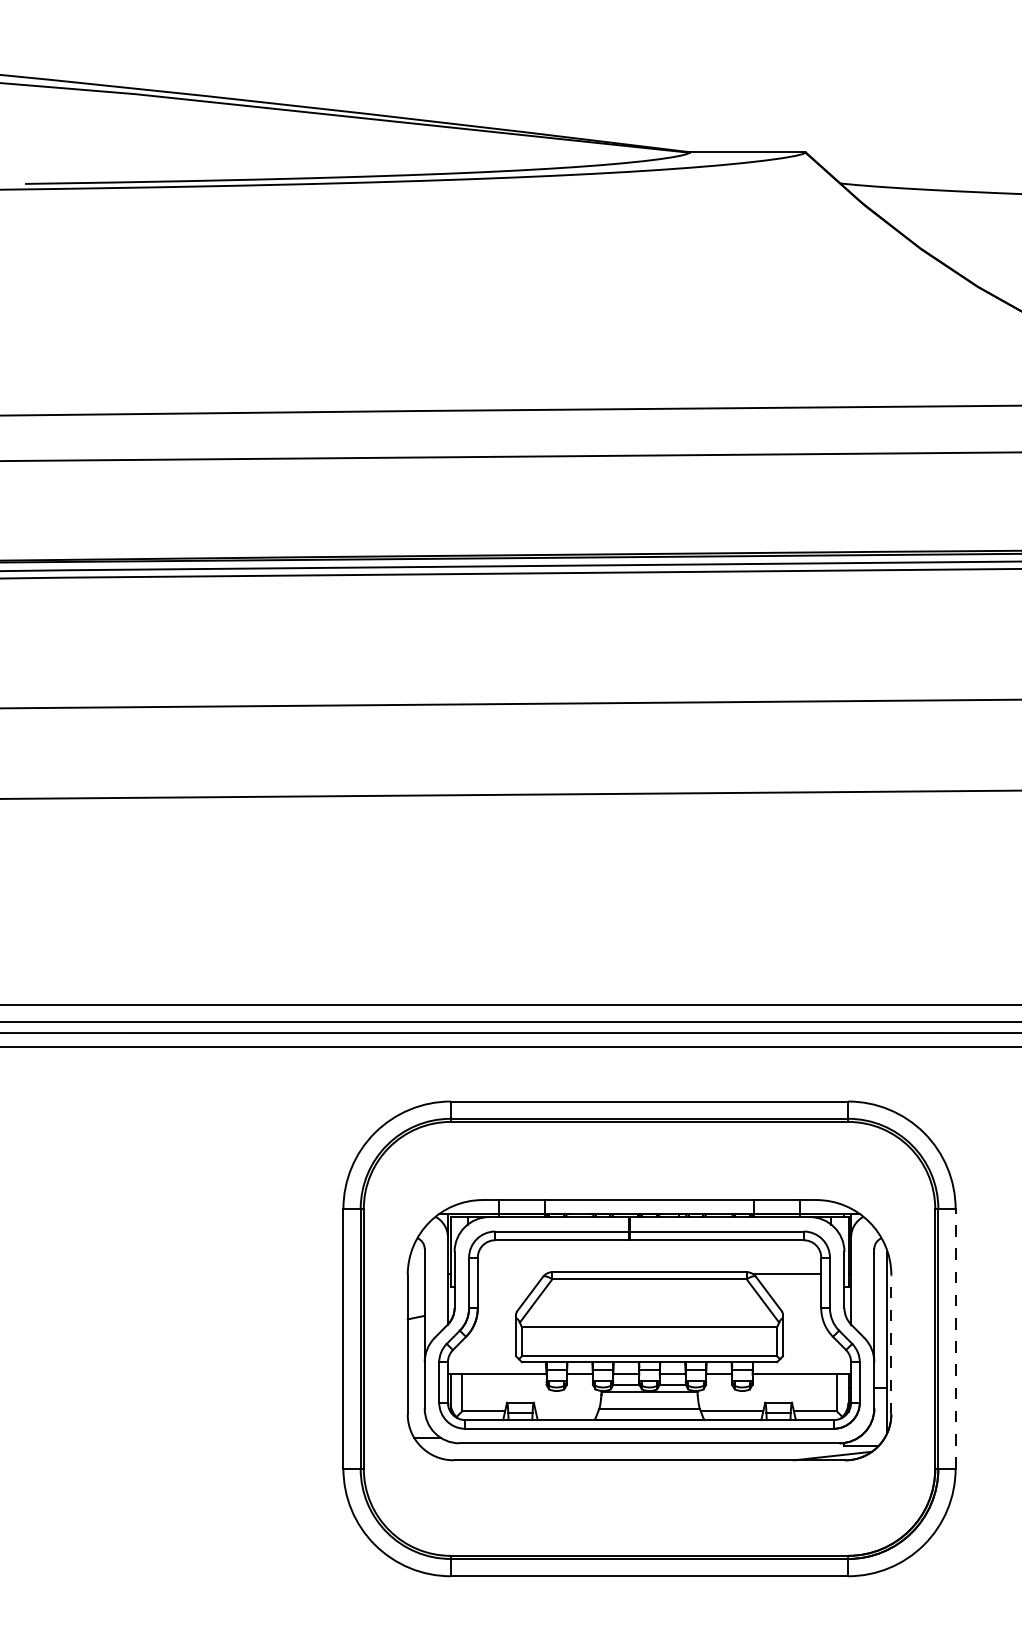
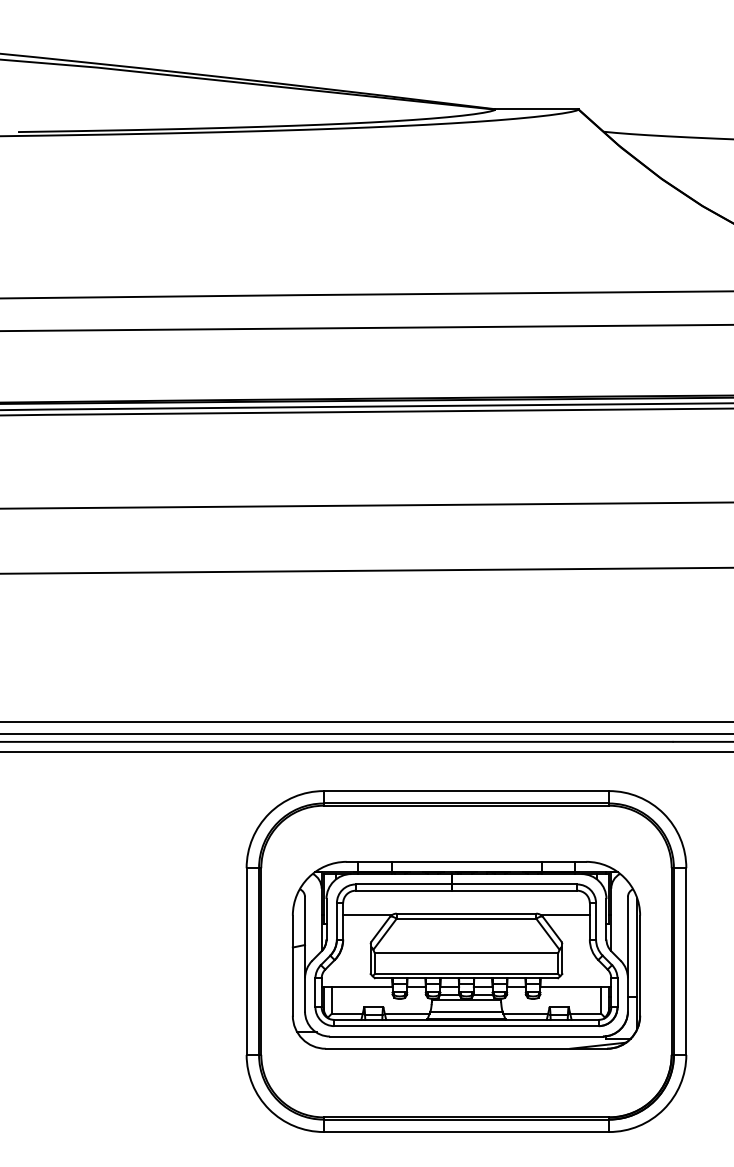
line: (511, 1274) -> (367, 915), added
line: (955, 1338) -> (686, 961), dashed -> solid
line: (891, 1344) -> (640, 965), dashed -> solid
line: (566, 1411) -> (406, 1013), added

